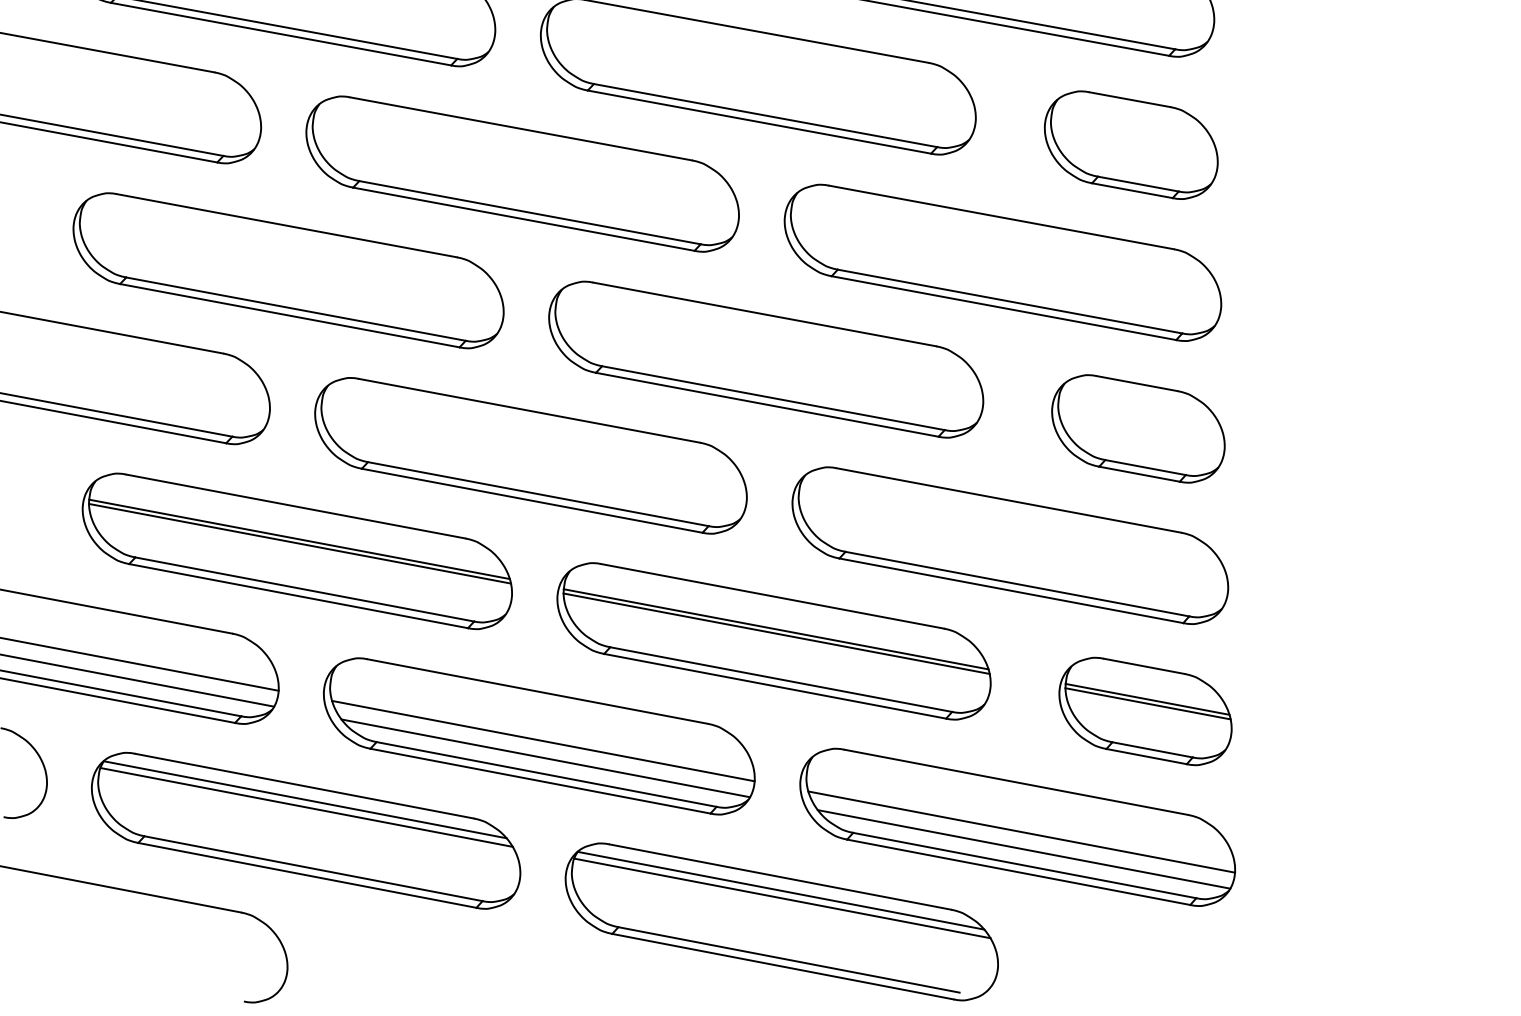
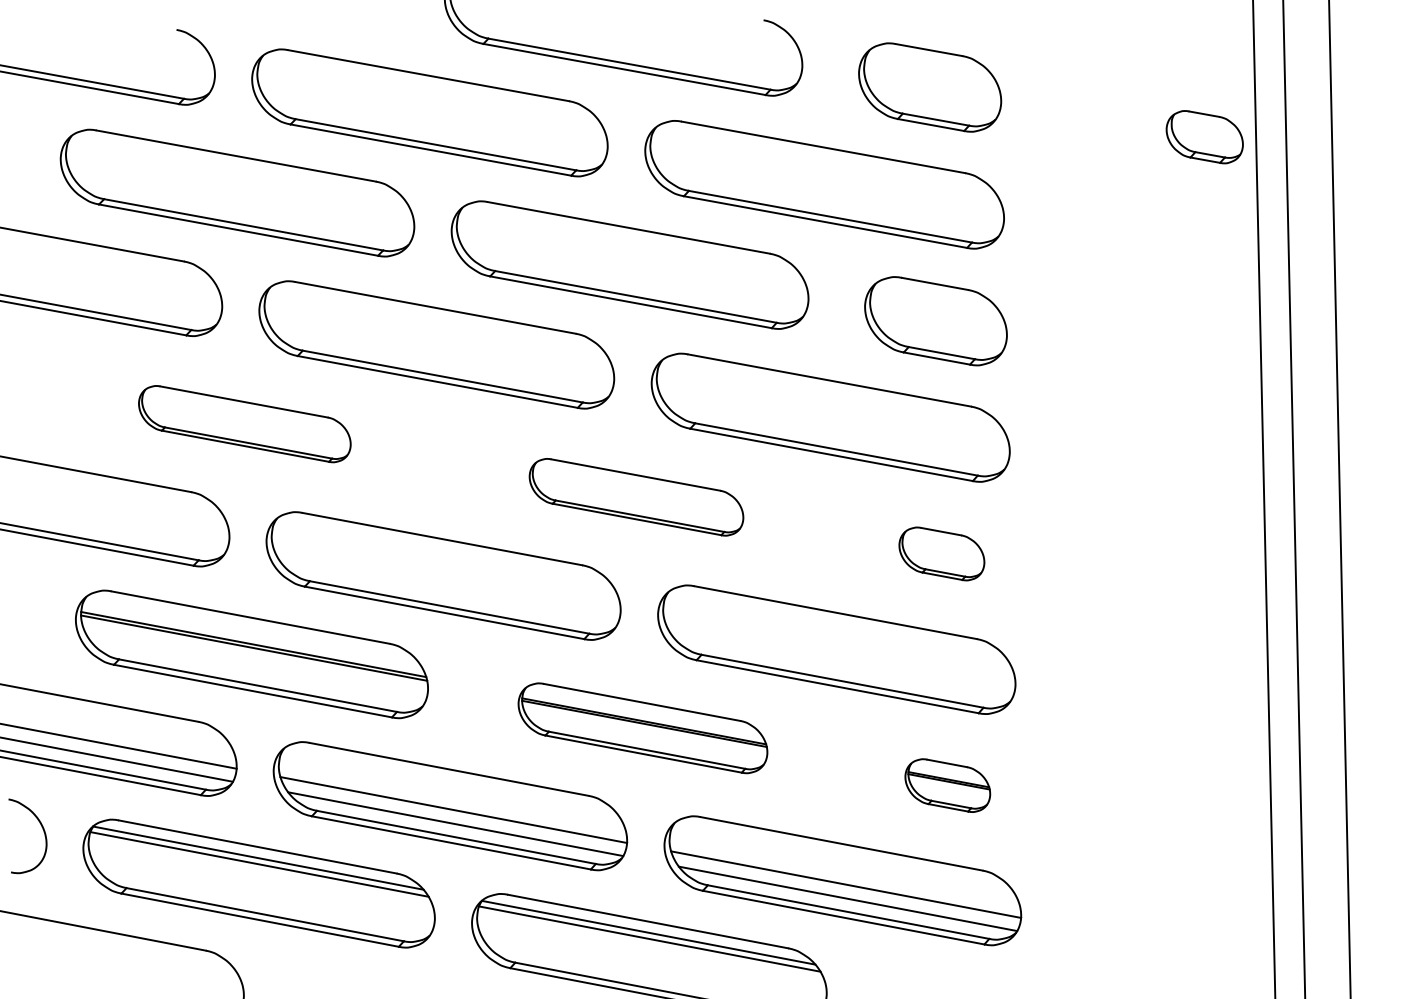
part: (288, 269) -> (244, 423), size x0.6
part: (766, 360) -> (636, 497), size x0.6
part: (1137, 428) -> (941, 553), size x0.6
part: (773, 641) -> (642, 728), size x0.7
part: (1145, 711) -> (947, 785), size x0.6

